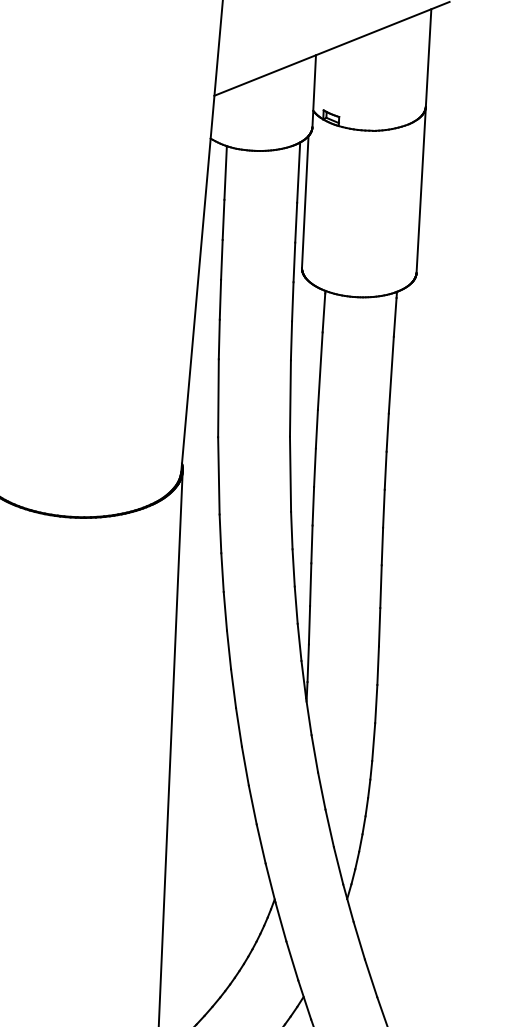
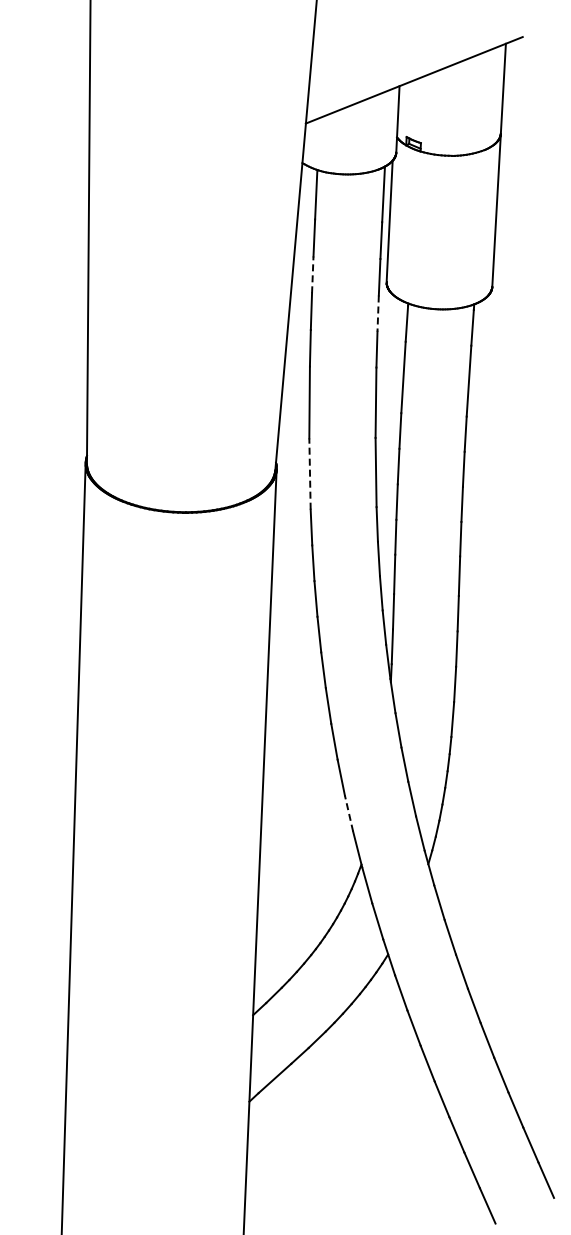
line: (221, 259) -> (312, 274), solid -> dashed
line: (293, 302) -> (378, 314), solid -> dashed
line: (219, 476) -> (310, 474), solid -> dashed
line: (260, 844) -> (348, 813), solid -> dashed

